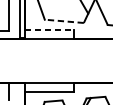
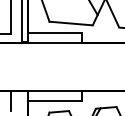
line: (64, 21) -> (71, 23), dashed -> solid
line: (50, 30) -> (55, 33), dashed -> solid

